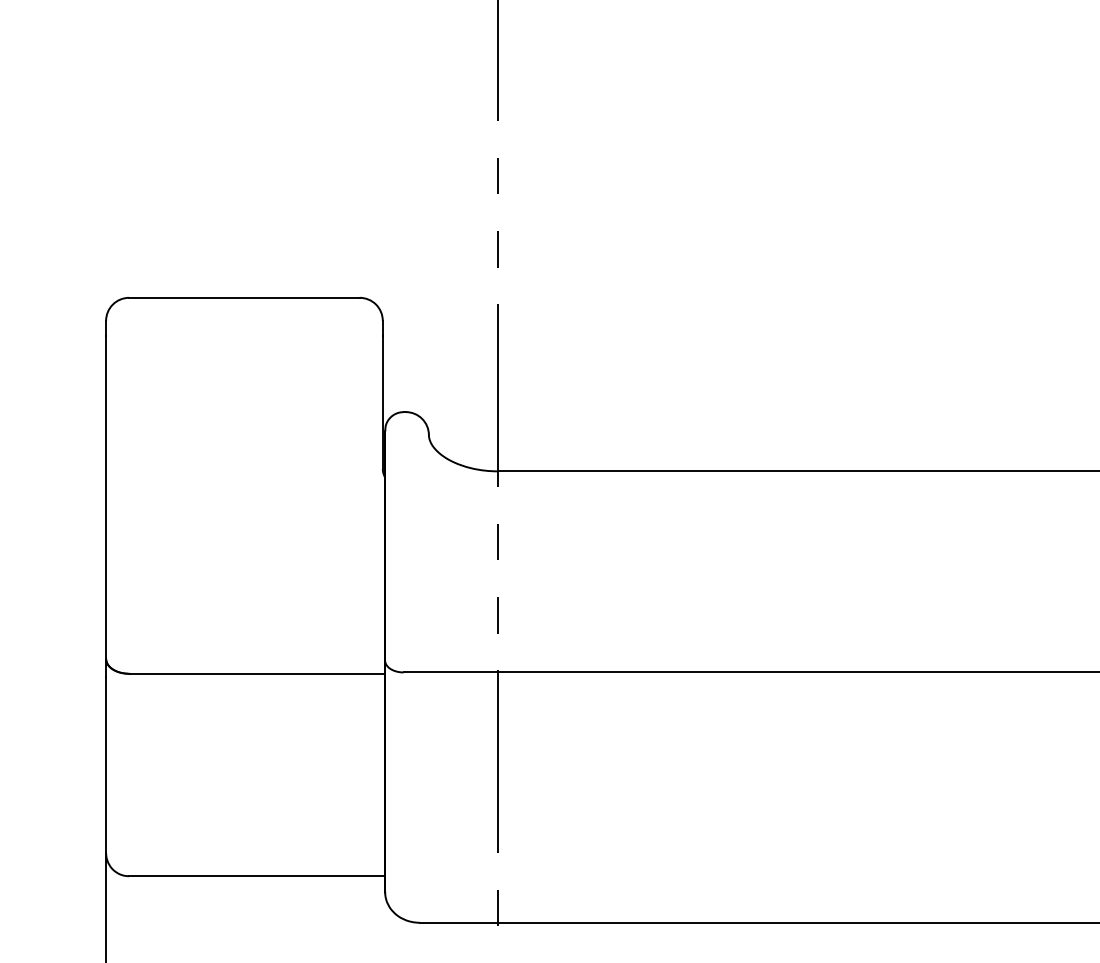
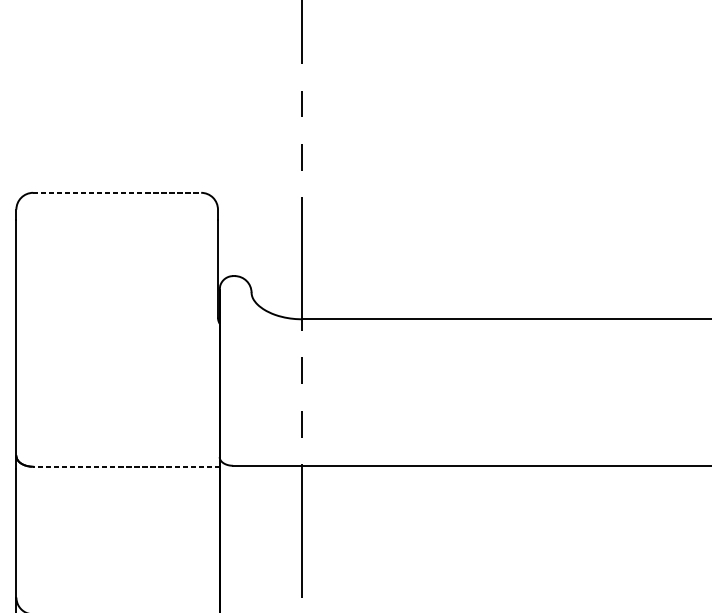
line: (244, 297) -> (117, 192), solid -> dashed
line: (257, 673) -> (126, 466), solid -> dashed

